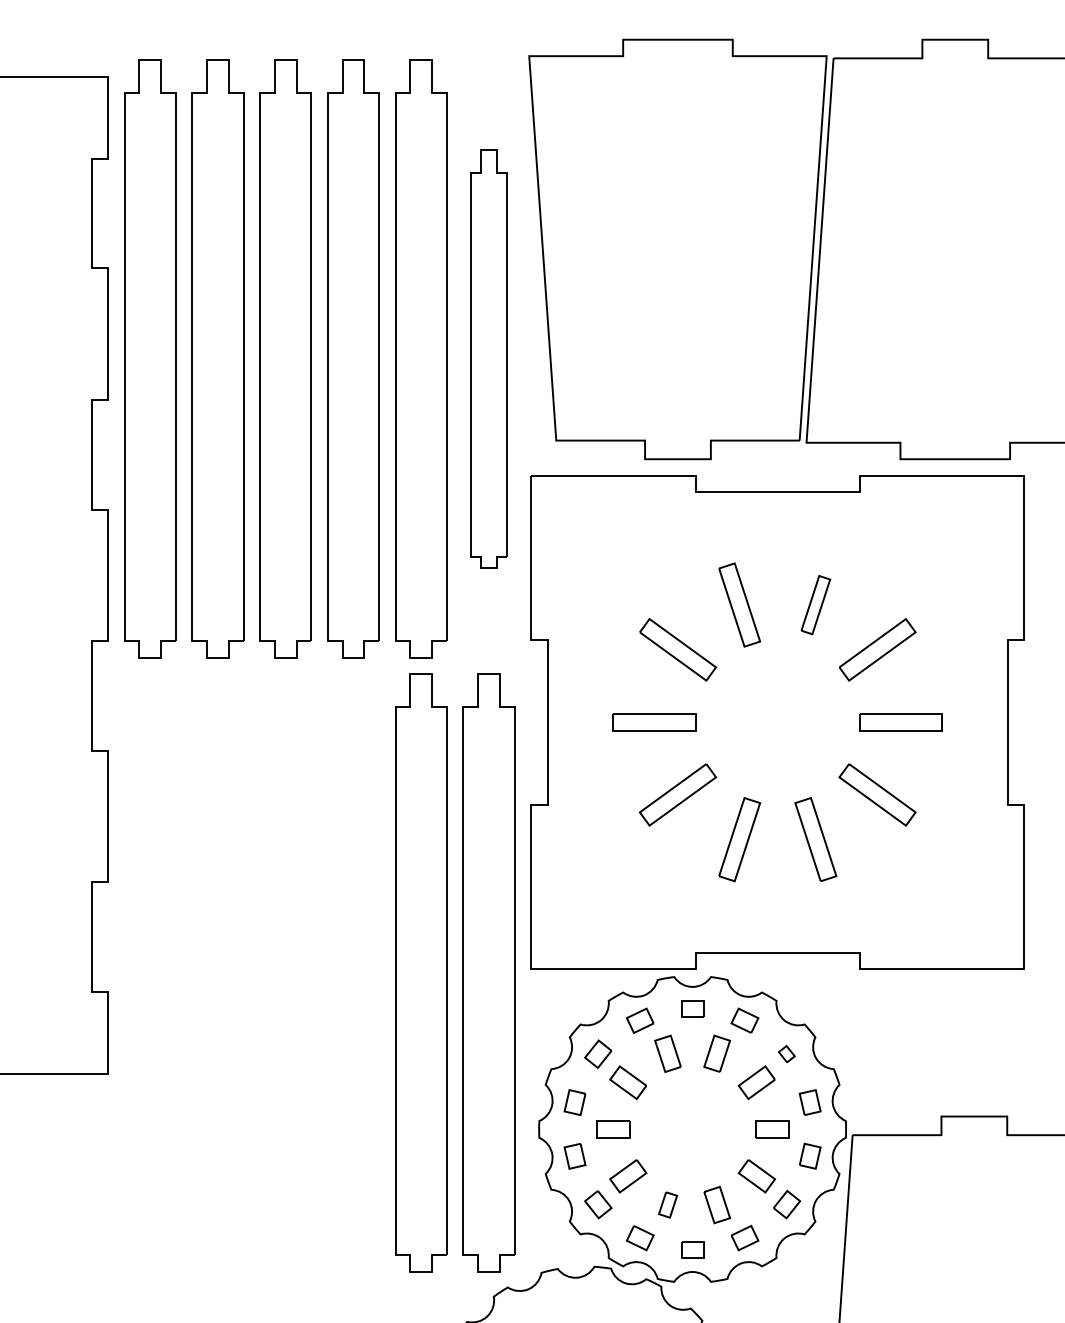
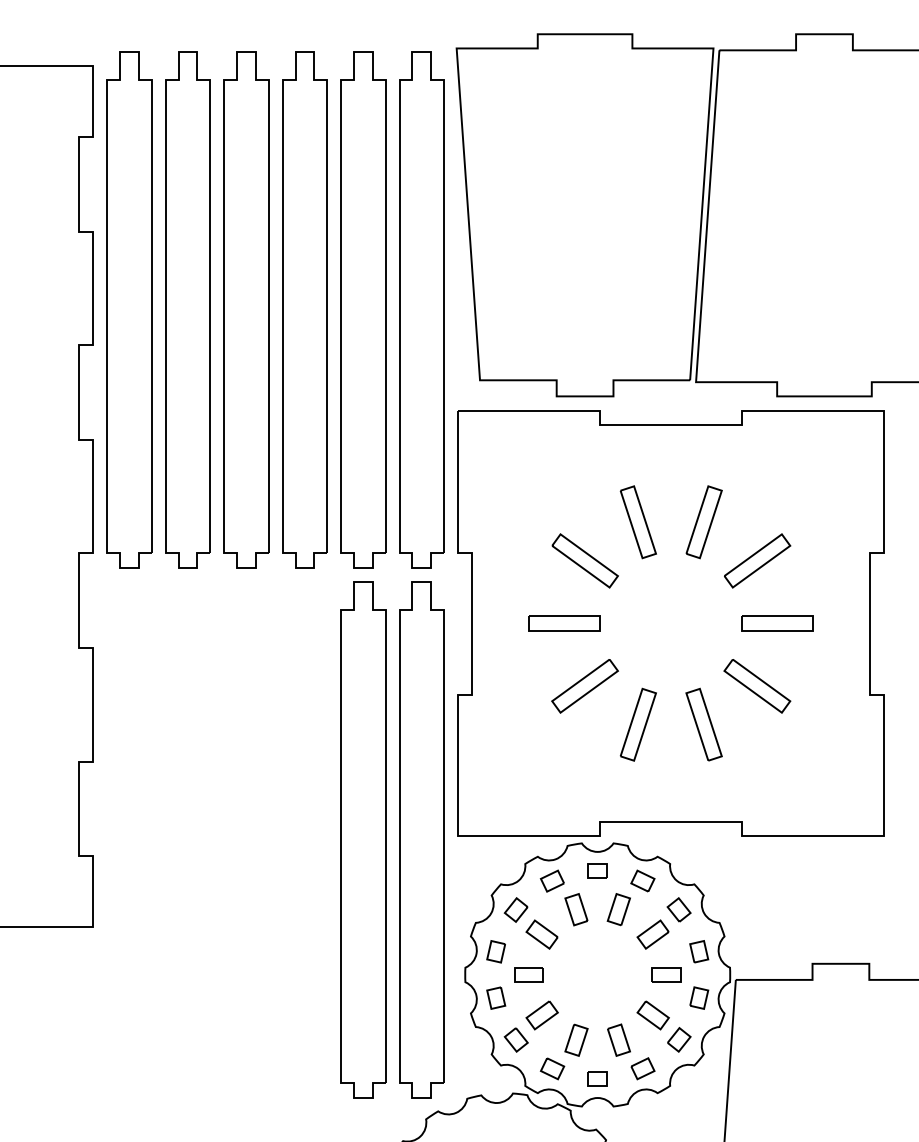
part: (488, 358) -> (421, 309), size x1.43
part: (815, 605) -> (703, 522), size x1.43
part: (786, 1053) -> (678, 909), size x1.67
part: (668, 1204) -> (576, 1039), size x1.43

